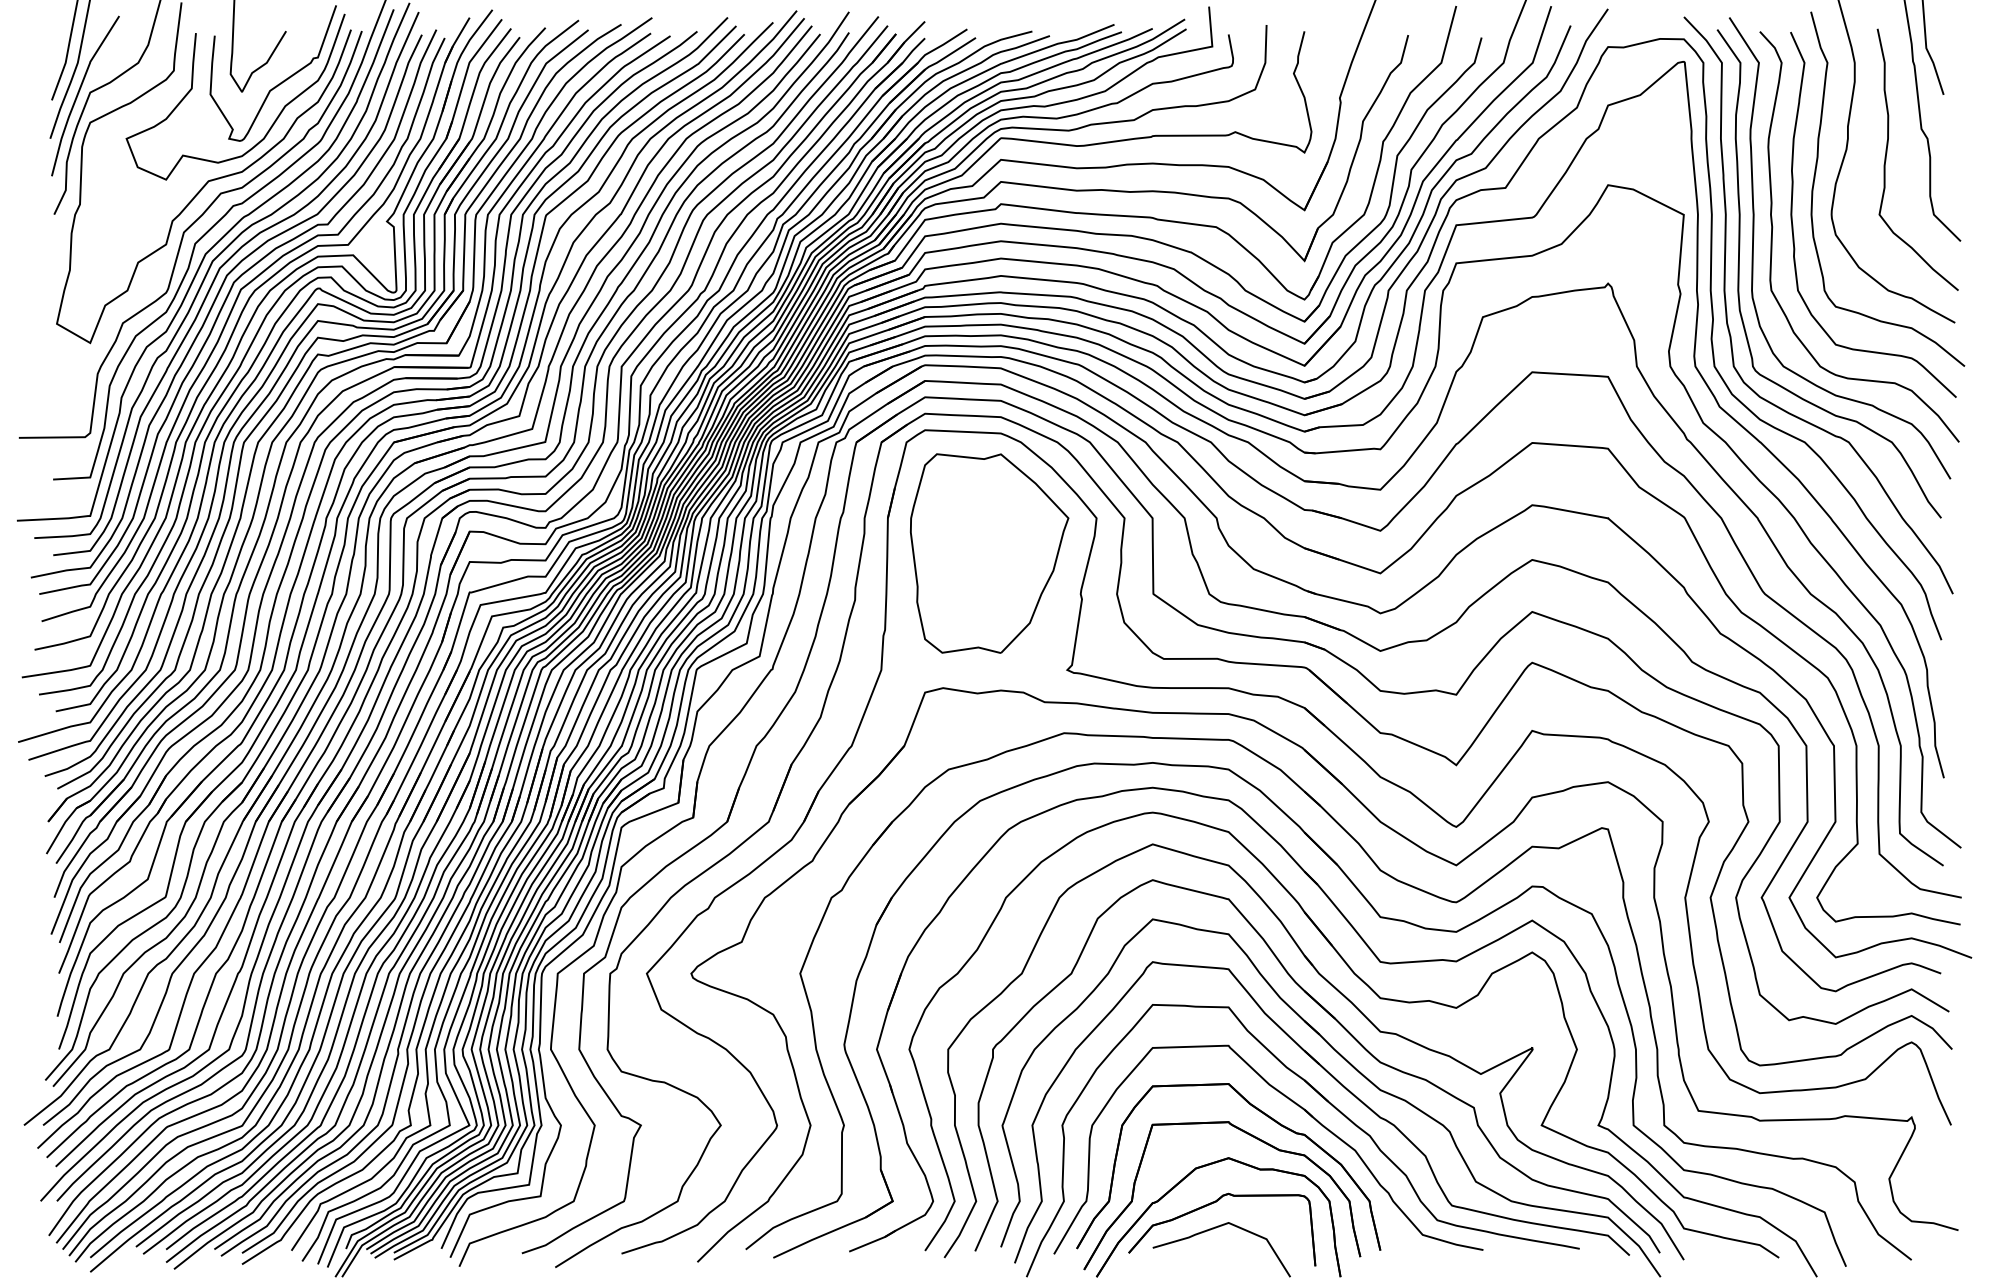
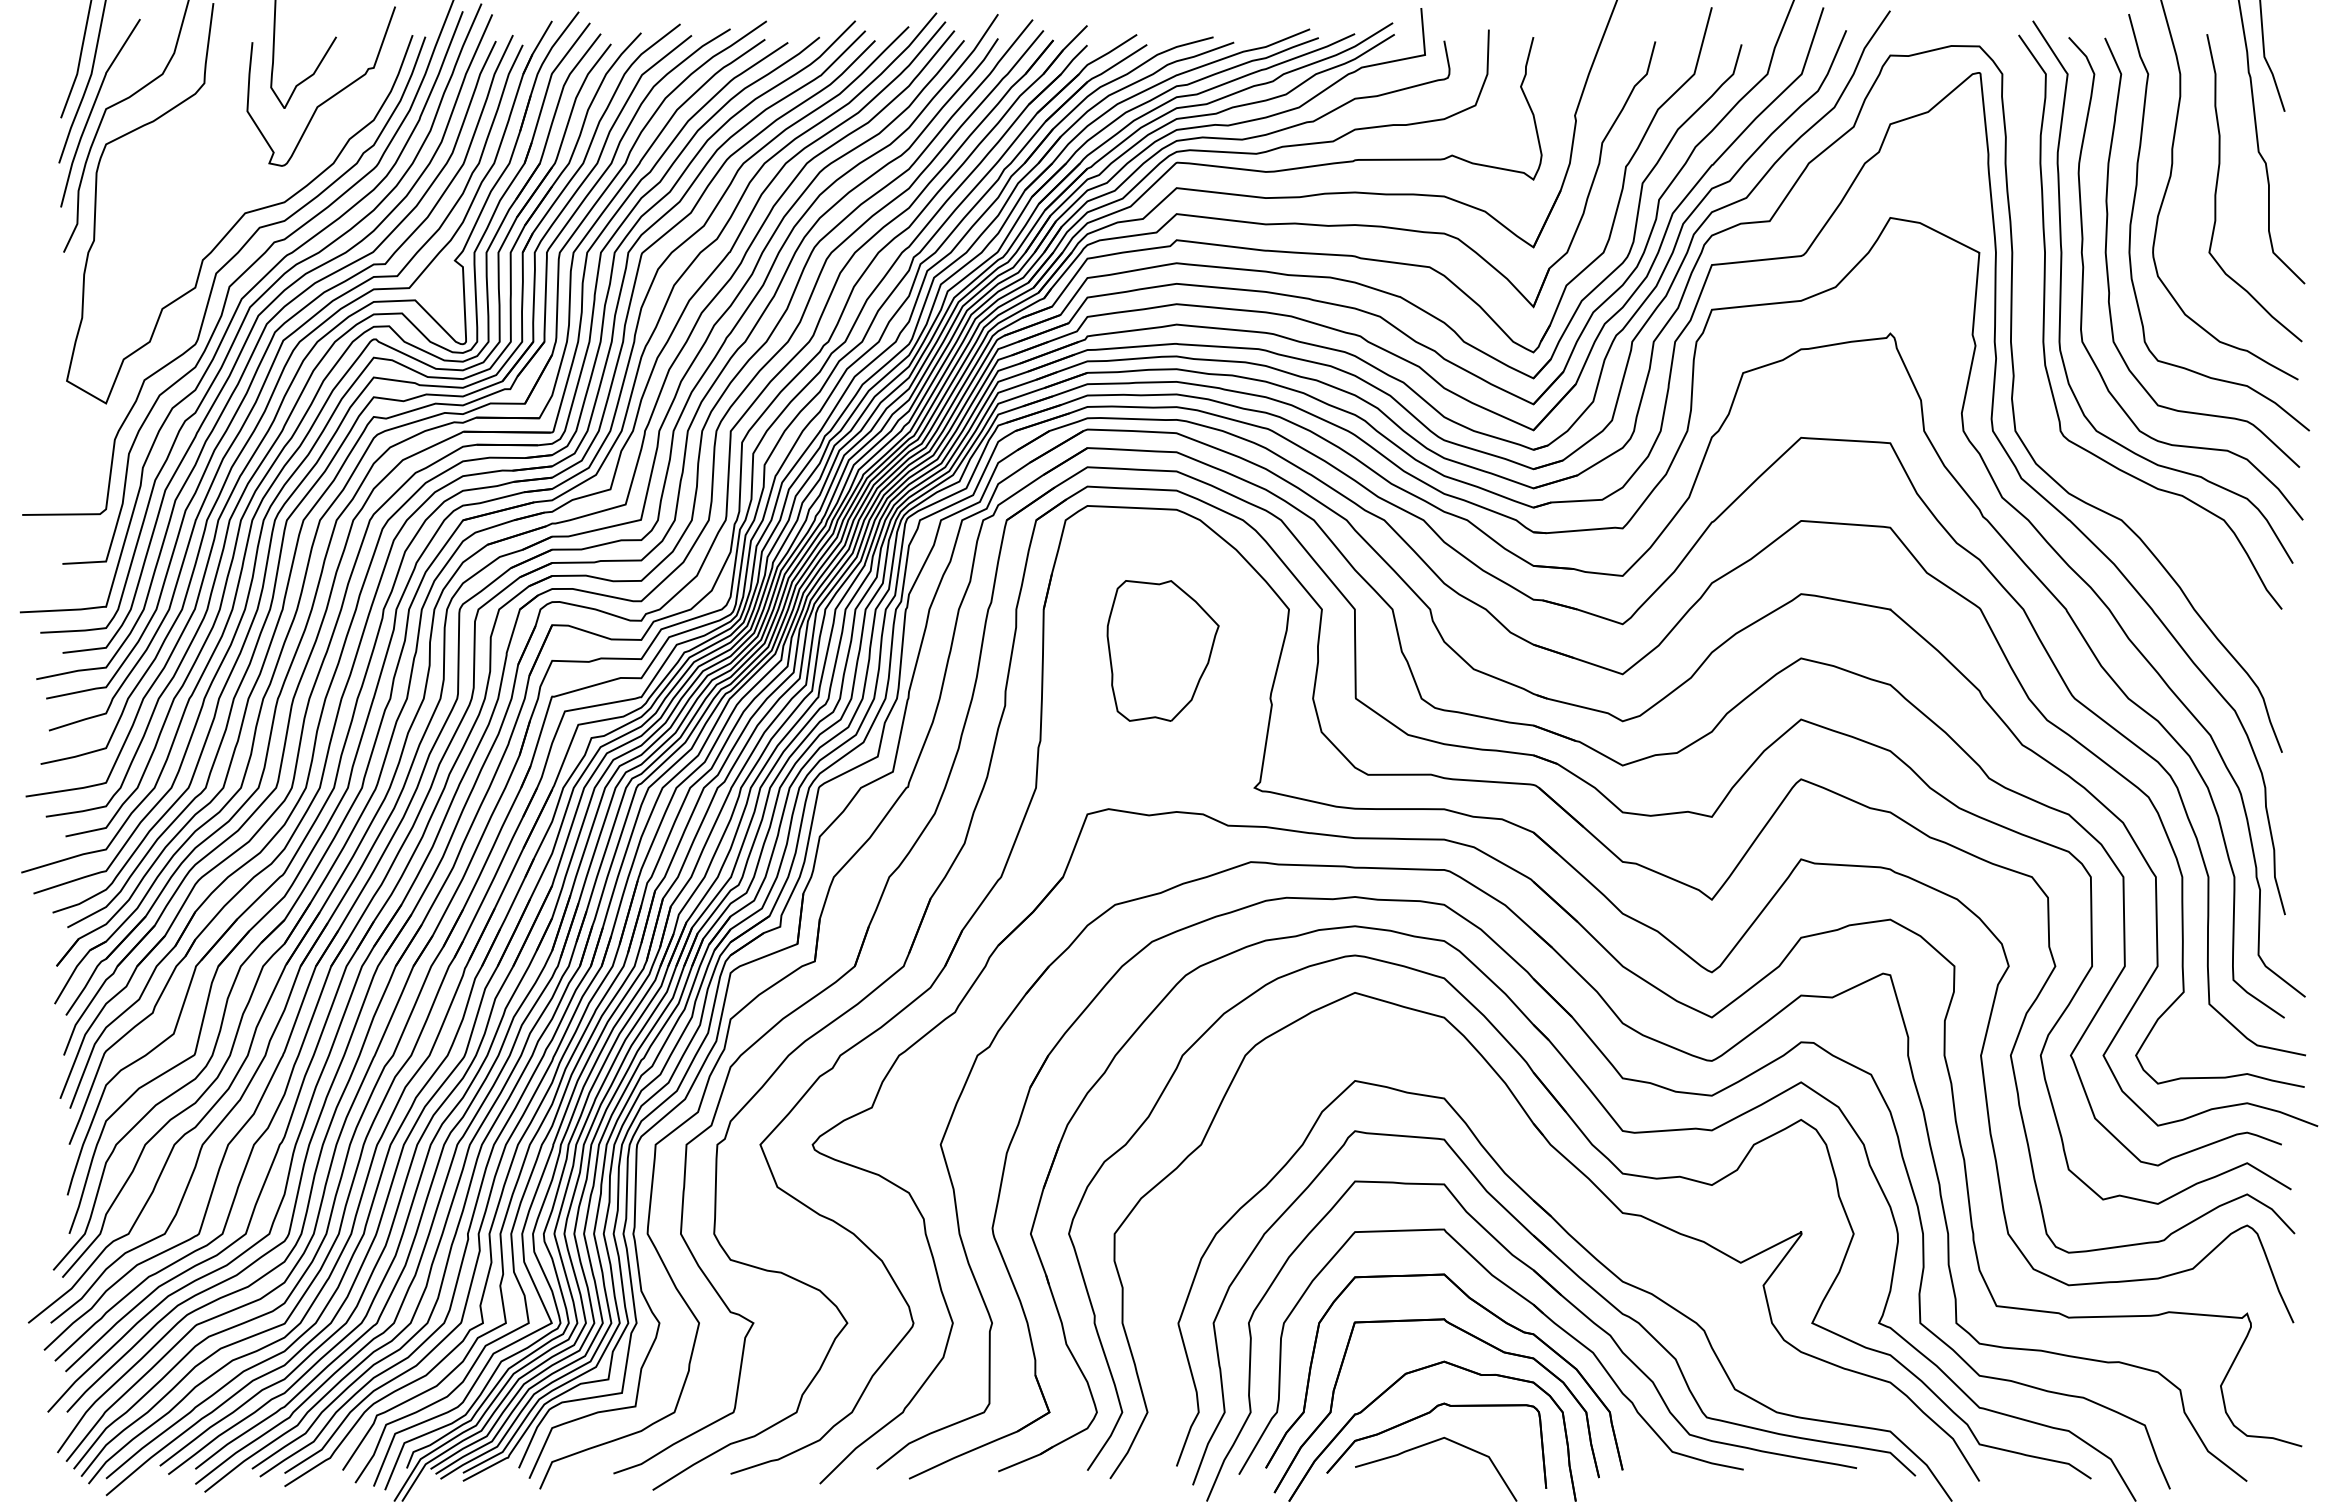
curve: (192, 88) -> (226, 104), removed
curve: (1727, 312) -> (2030, 367), removed
part: (988, 553) -> (1162, 650), size x0.6
part: (1348, 1033) -> (1585, 1215), removed

